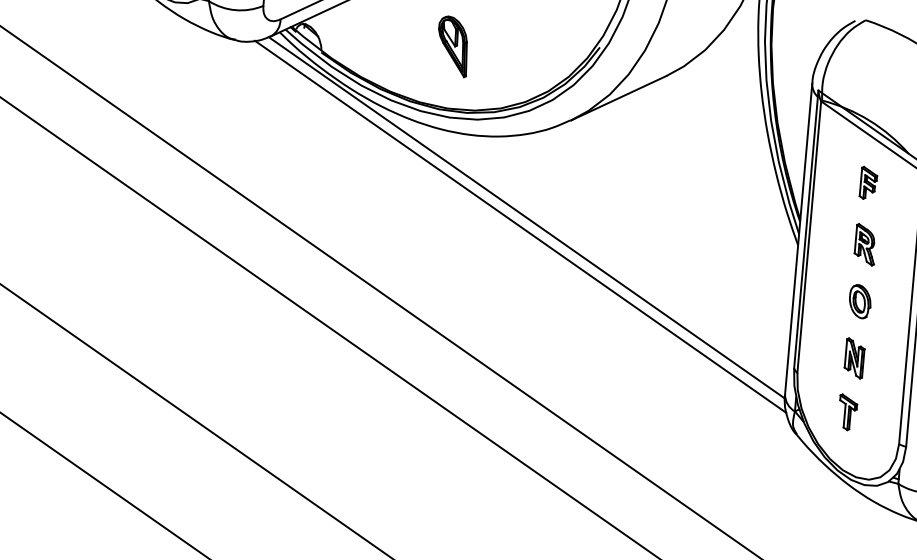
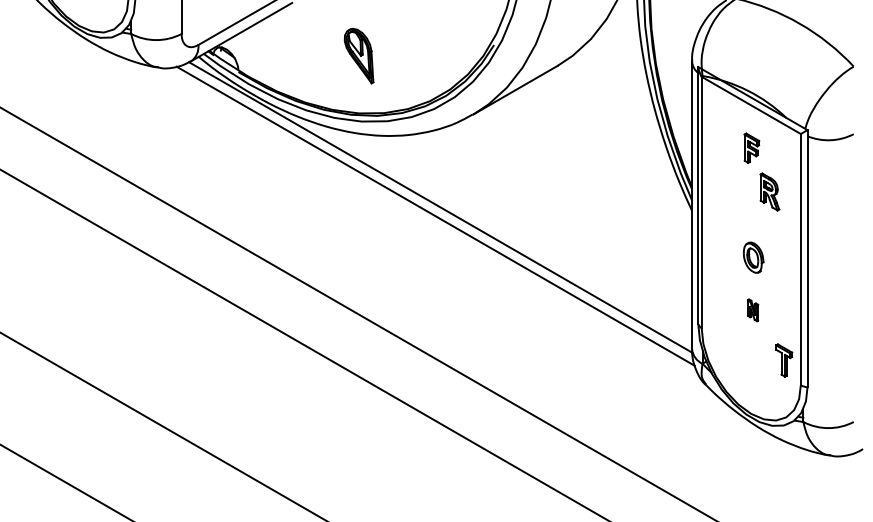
part: (865, 244) -> (769, 191), moved
part: (853, 358) -> (752, 310), size x0.6
part: (848, 412) -> (784, 360), moved

